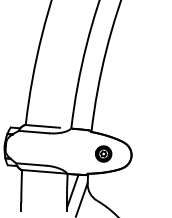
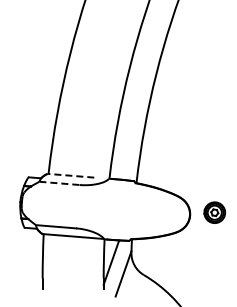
line: (42, 126) -> (70, 175), solid -> dashed
line: (34, 132) -> (60, 183), solid -> dashed
part: (103, 153) -> (214, 212), moved

